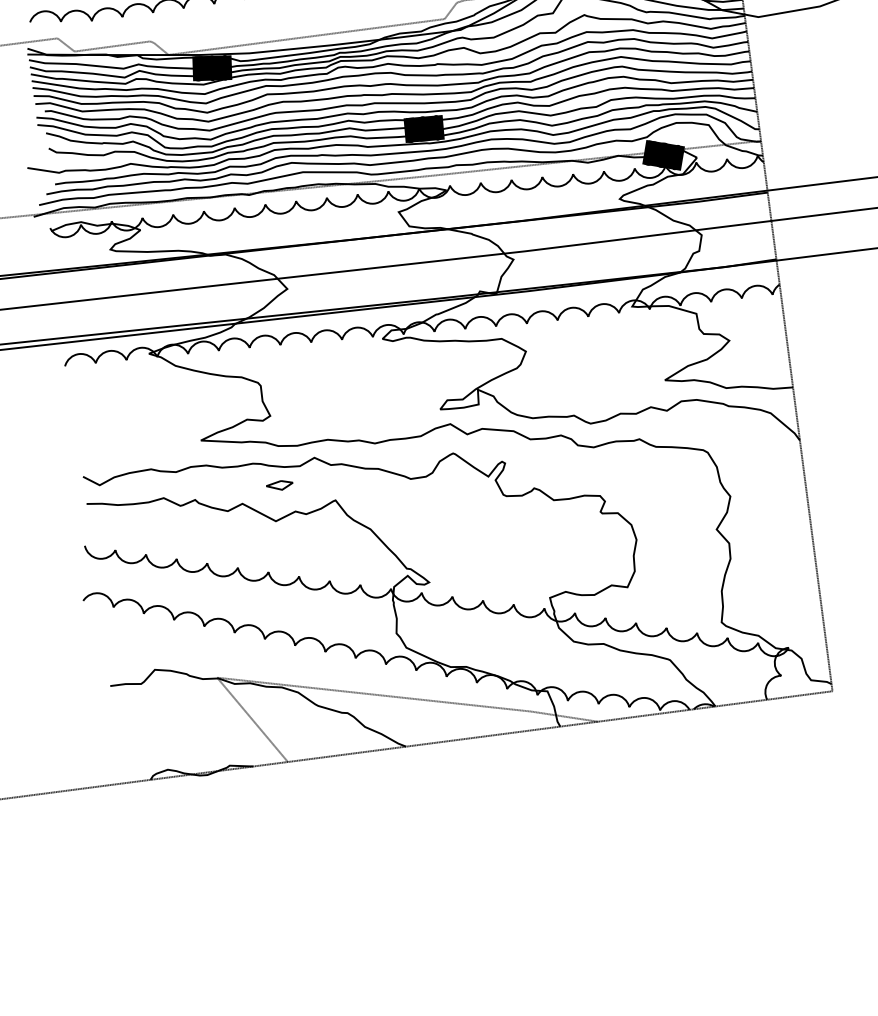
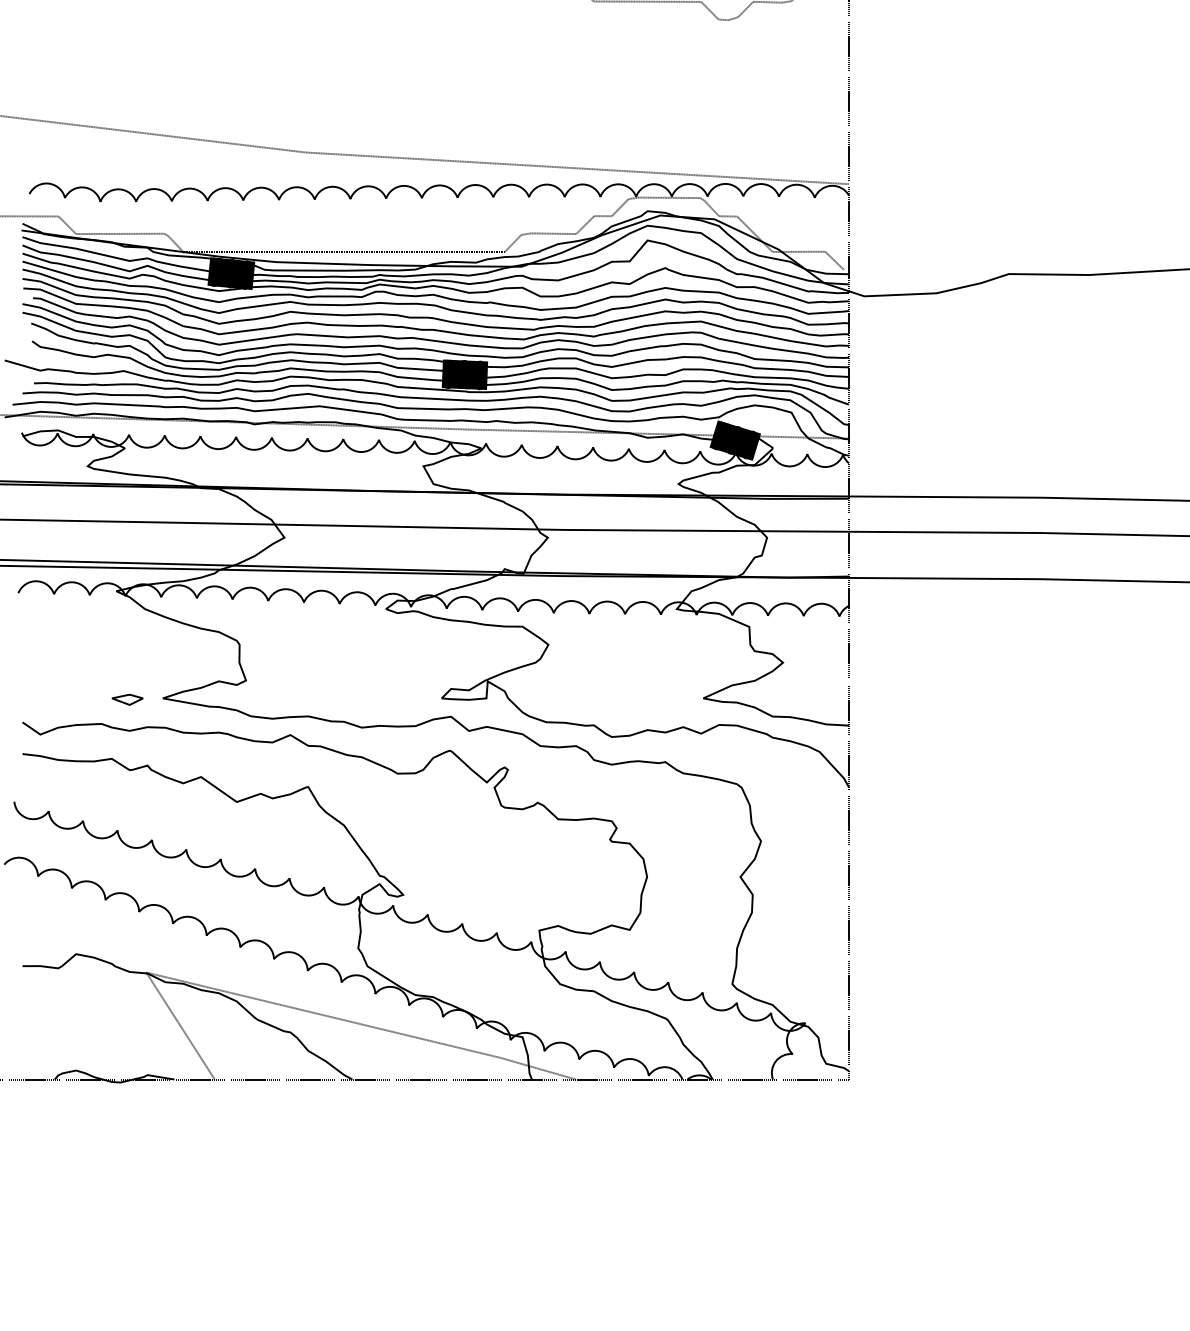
part: (279, 485) -> (127, 699), moved

